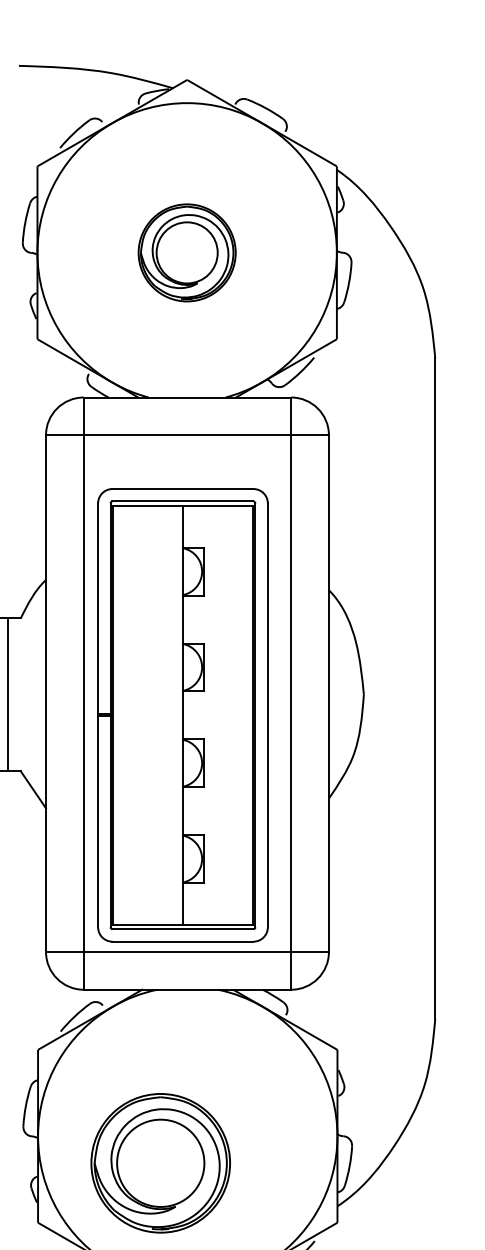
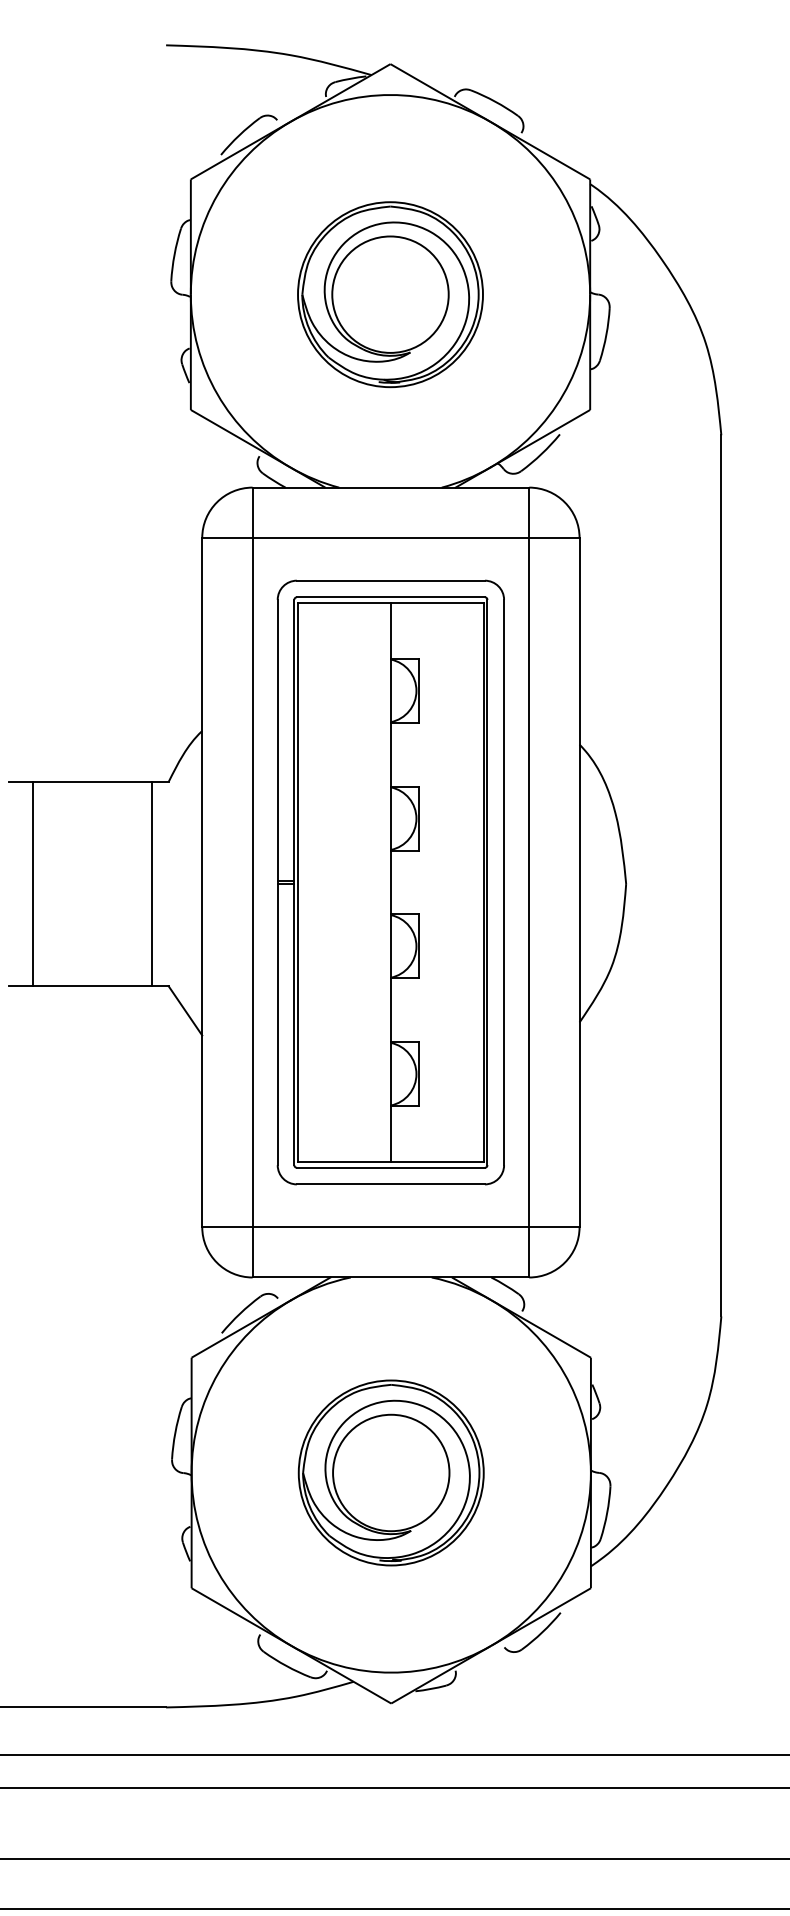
part: (187, 252) -> (390, 294), size x1.43
part: (182, 715) -> (390, 882), moved
part: (160, 1162) -> (390, 1472), moved

